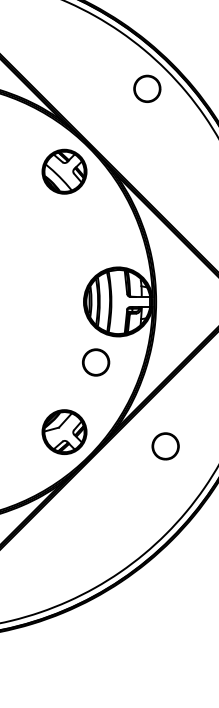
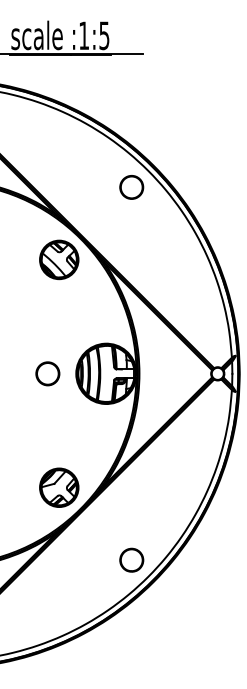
circle: (95, 362) -> (47, 373), moved
part: (165, 445) -> (131, 559), moved

